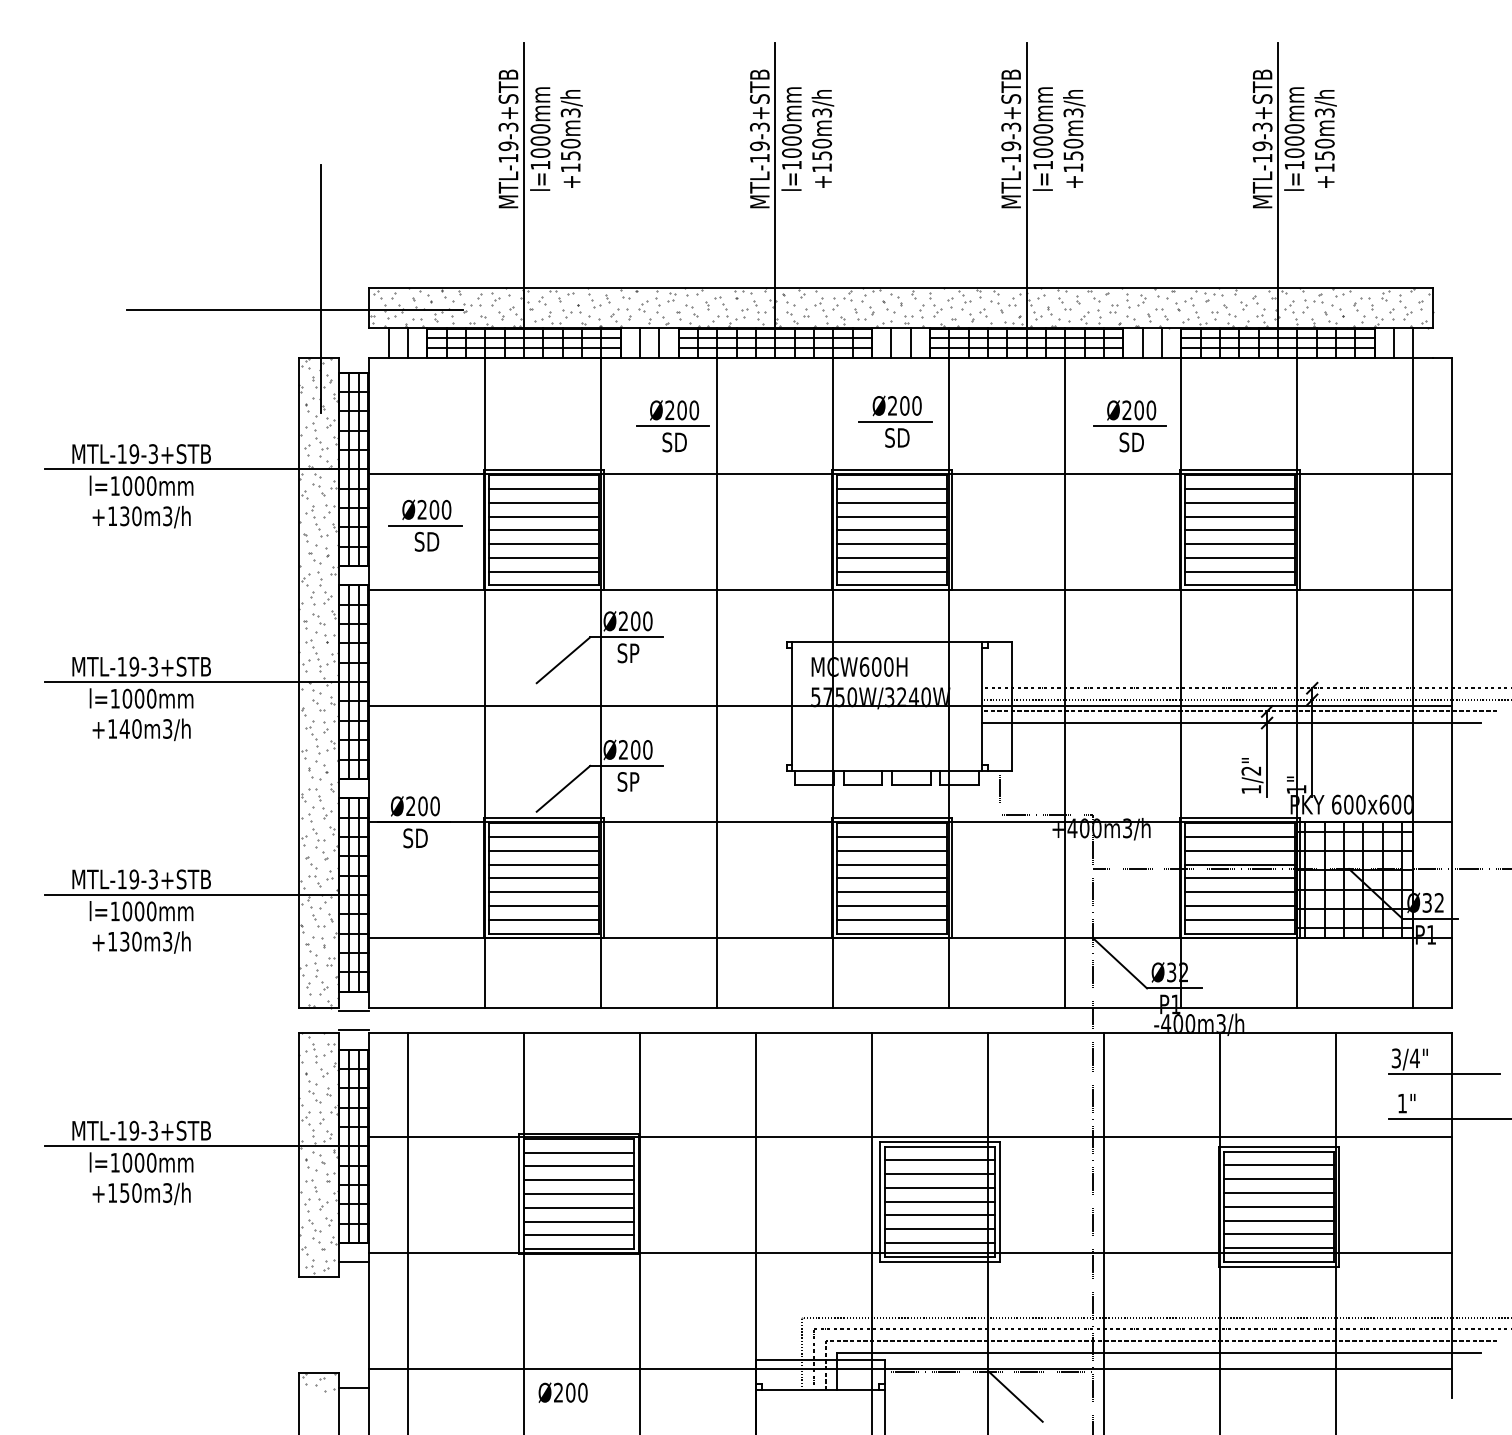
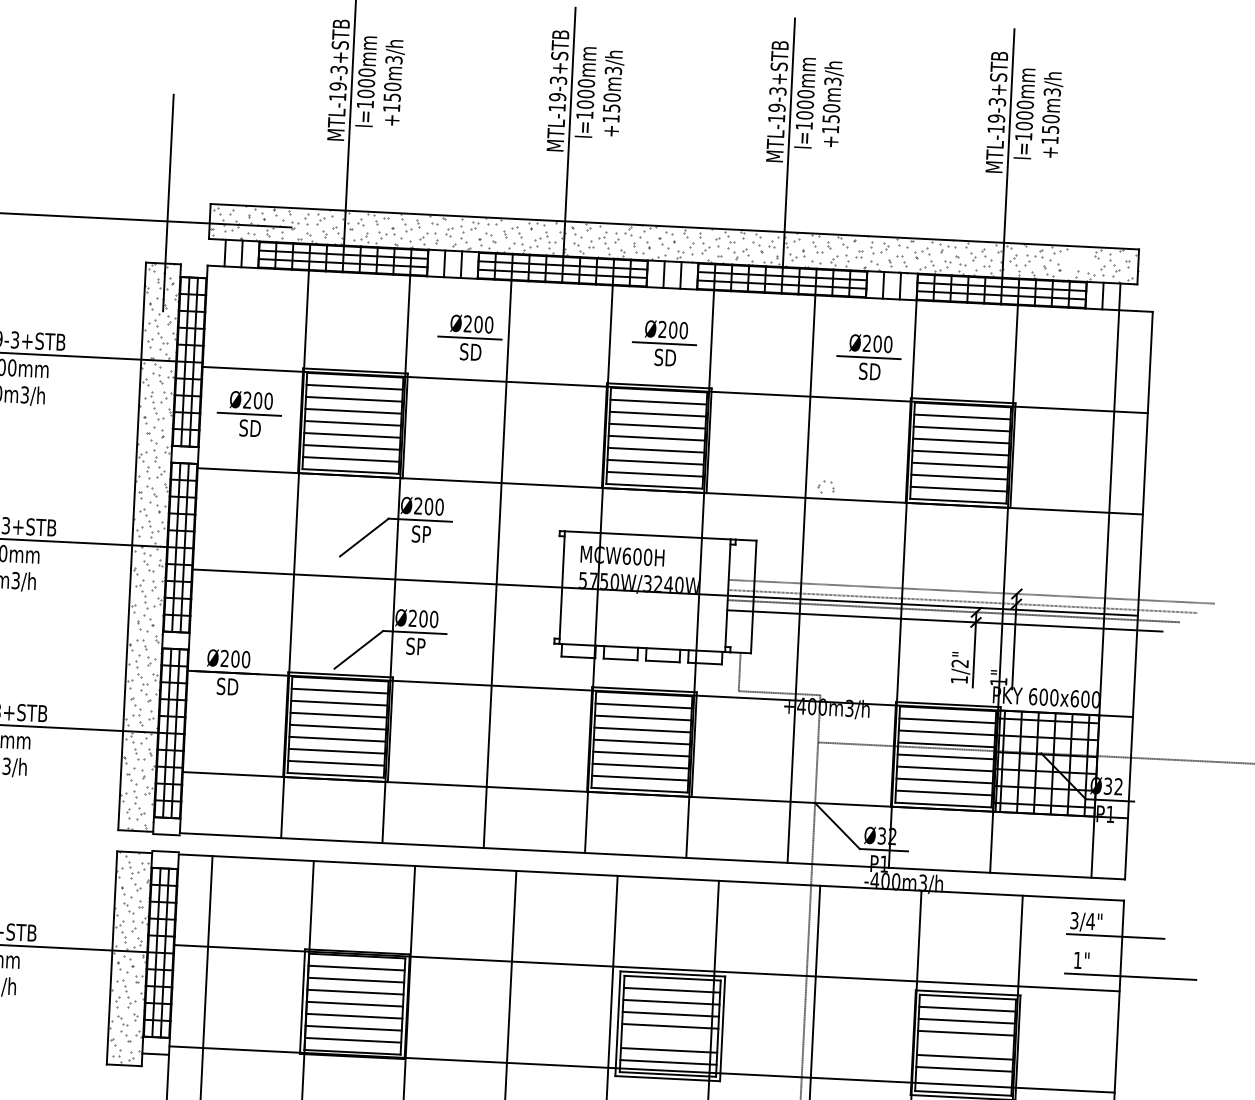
part: (1363, 304) -> (826, 486), moved
line: (1278, 1206) -> (965, 1045), removed
line: (940, 1215) -> (669, 1038), removed
line: (1278, 1248) -> (963, 1081), removed

